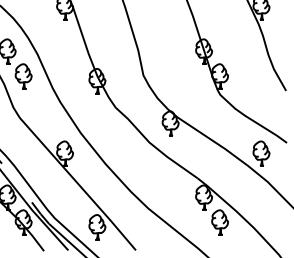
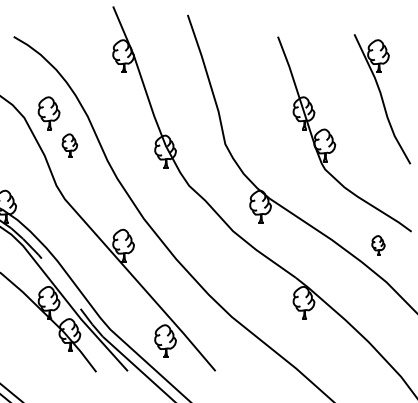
part: (23, 76) -> (69, 145), size x0.7
part: (261, 153) -> (378, 245), size x0.6
part: (219, 222) -> (324, 334), removed

